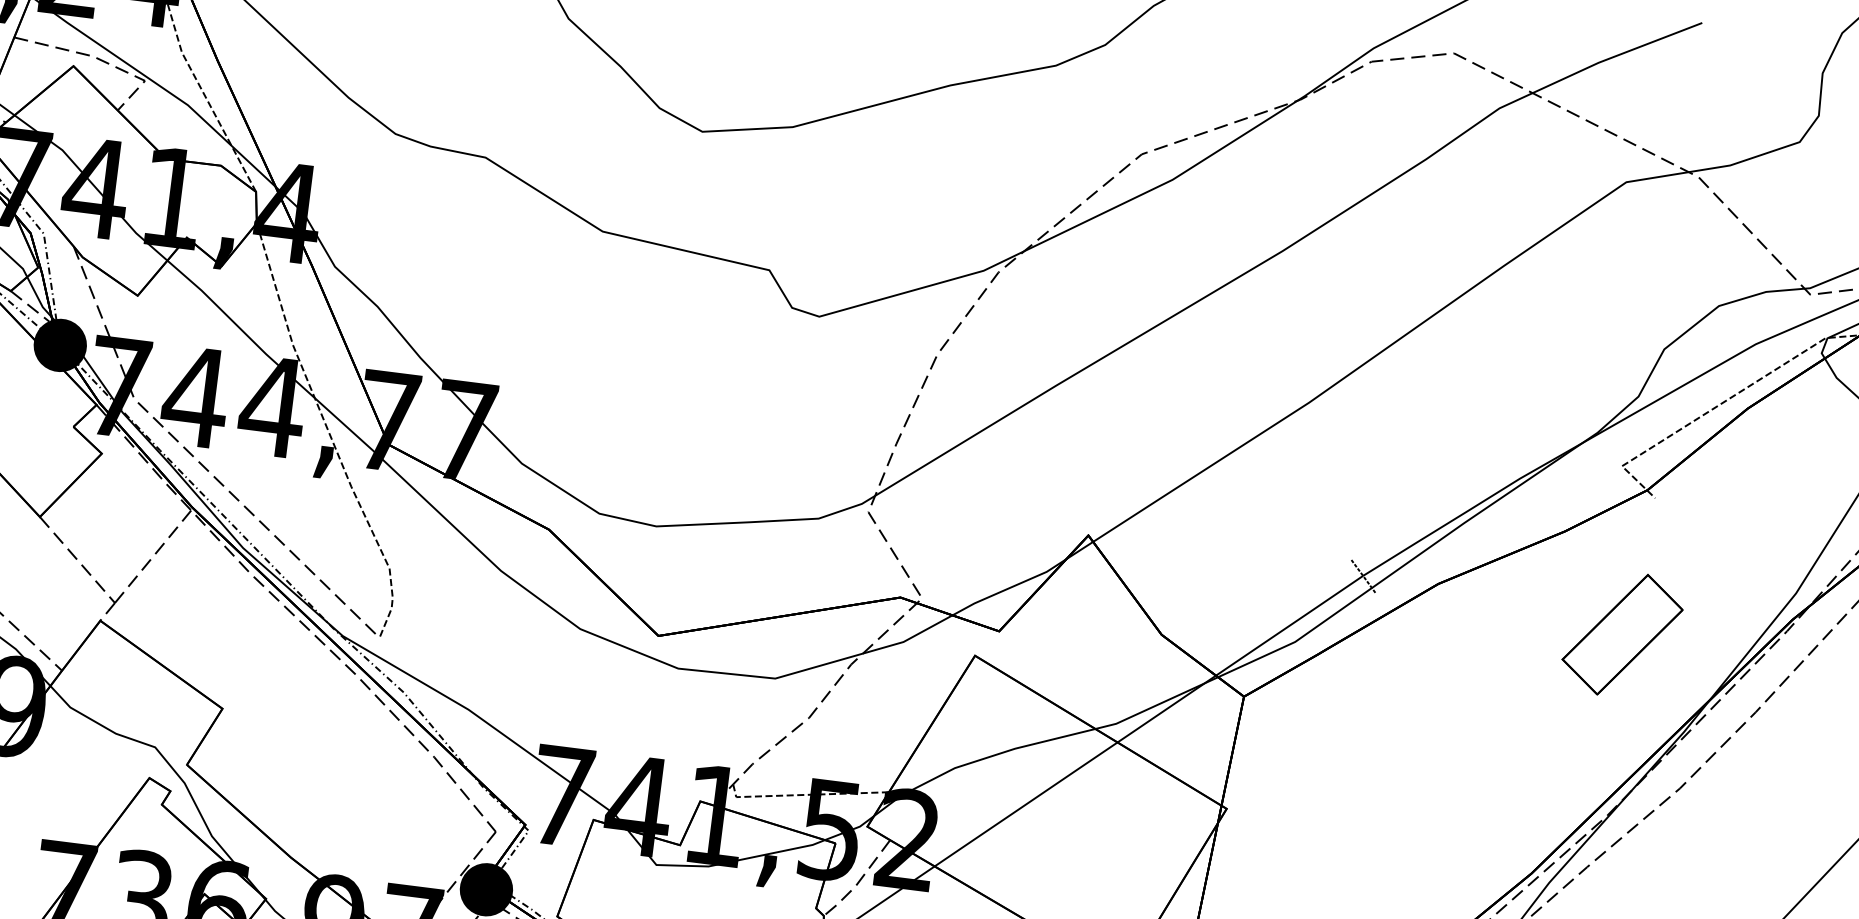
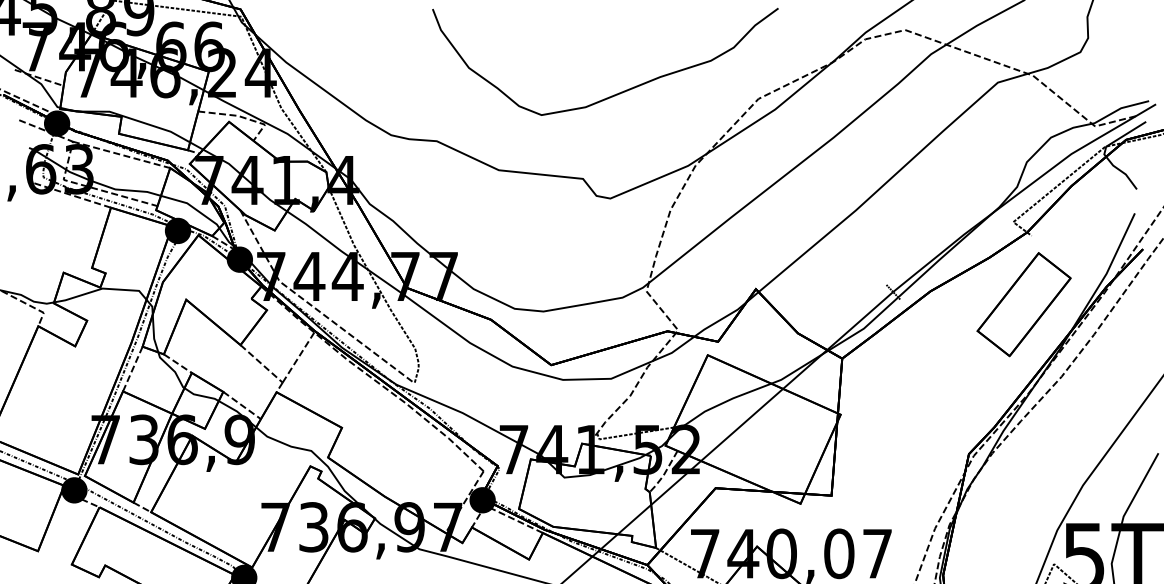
part: (1621, 633) -> (1023, 304), size x1.67

